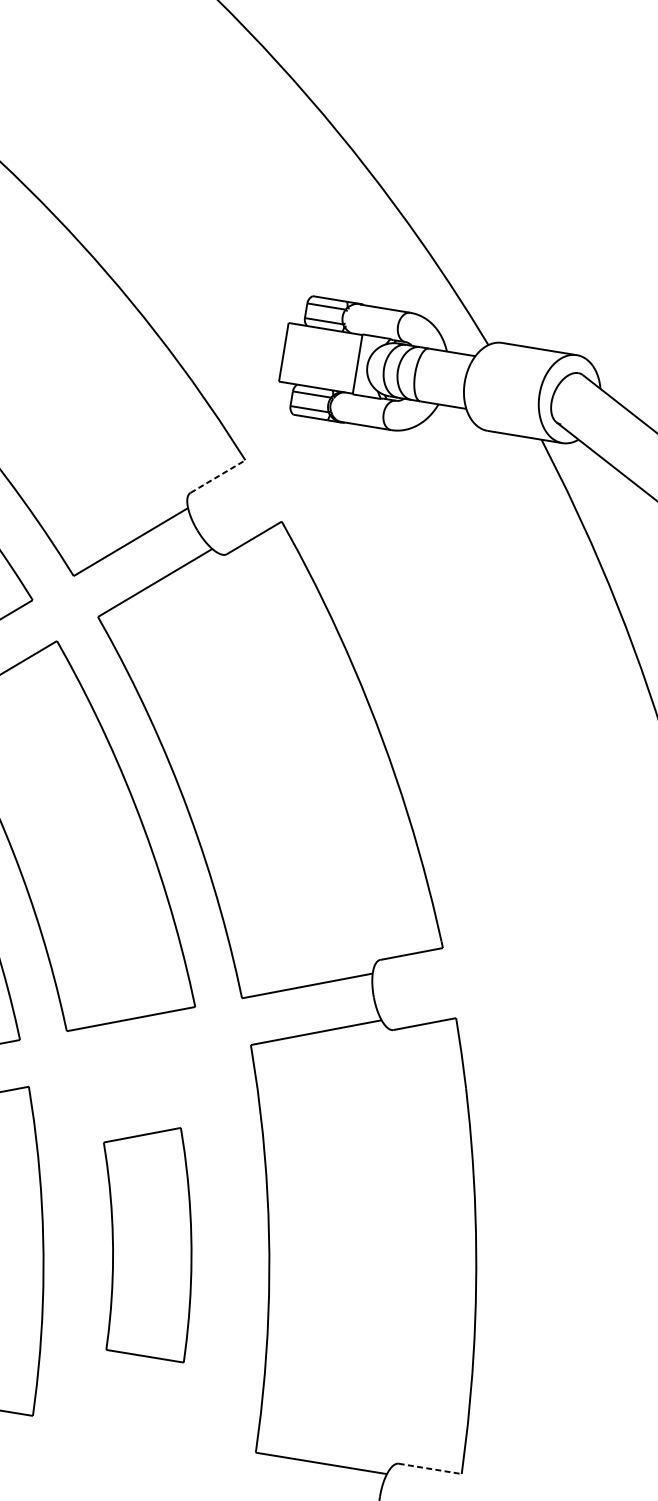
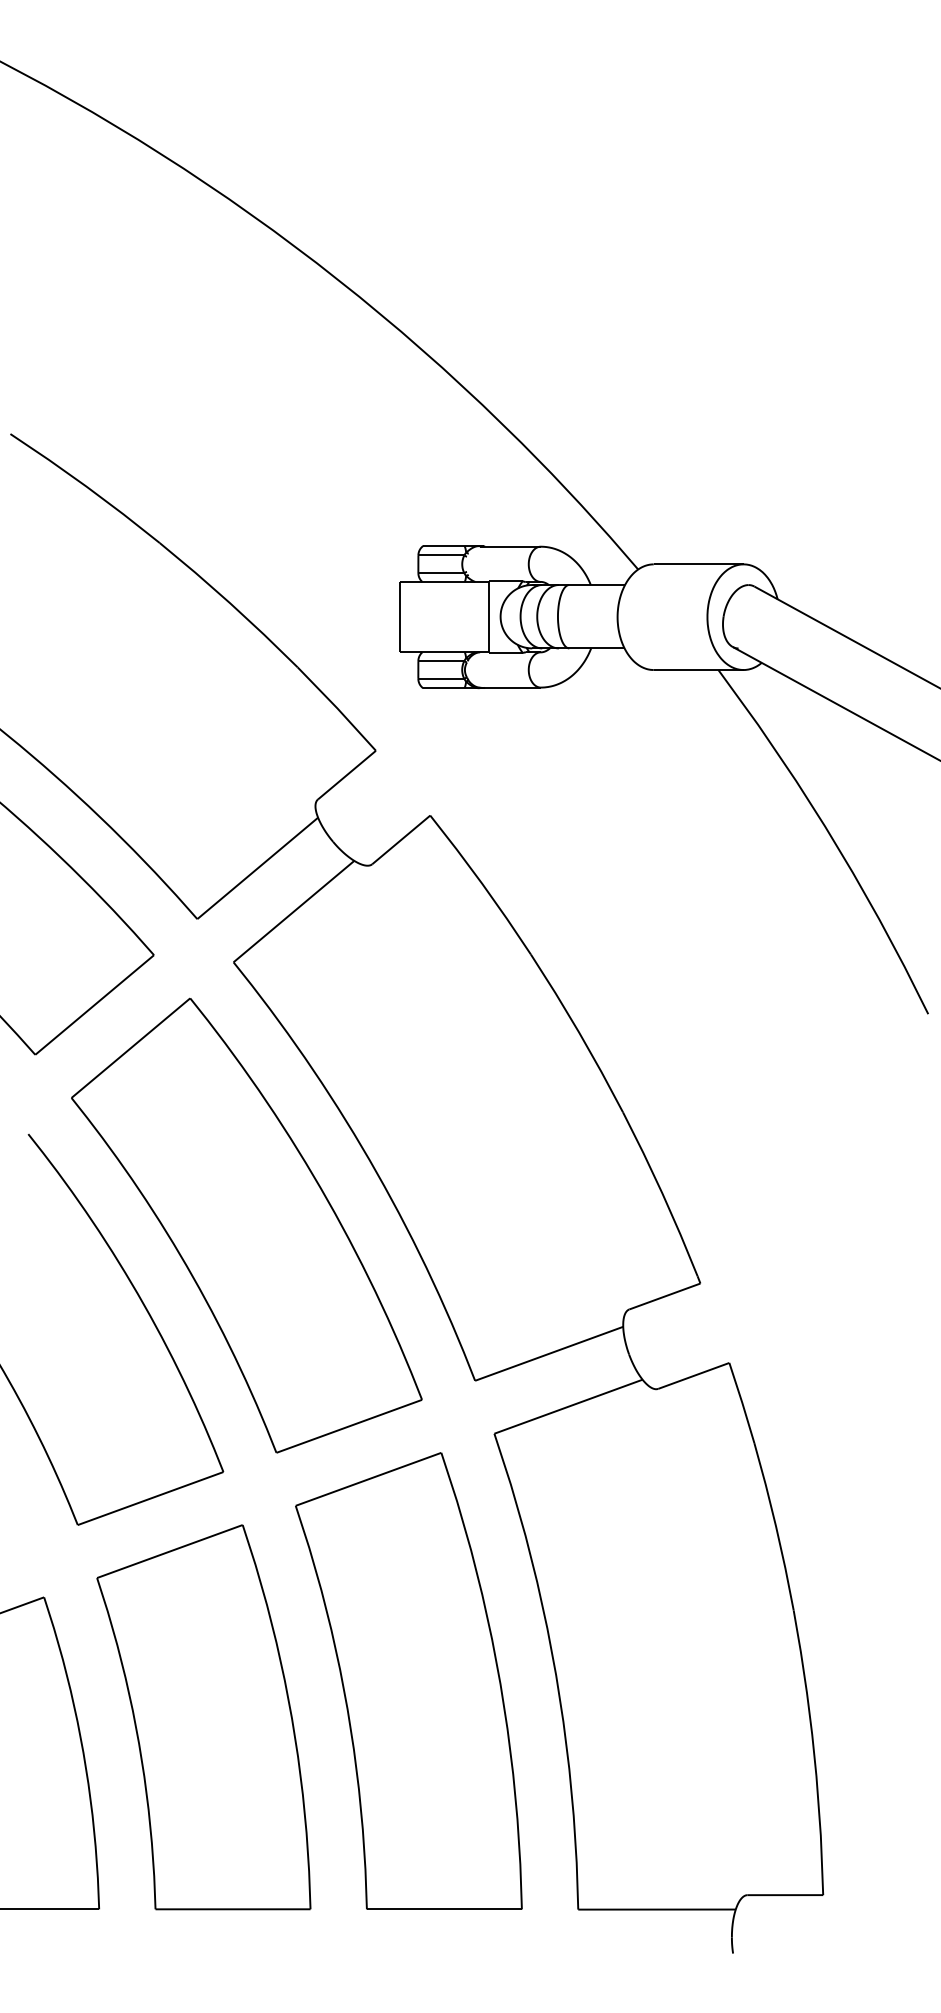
line: (218, 476) -> (347, 775), dashed -> solid
part: (145, 1238) -> (408, 1680), size x1.67
line: (430, 1469) -> (785, 1895), dashed -> solid

